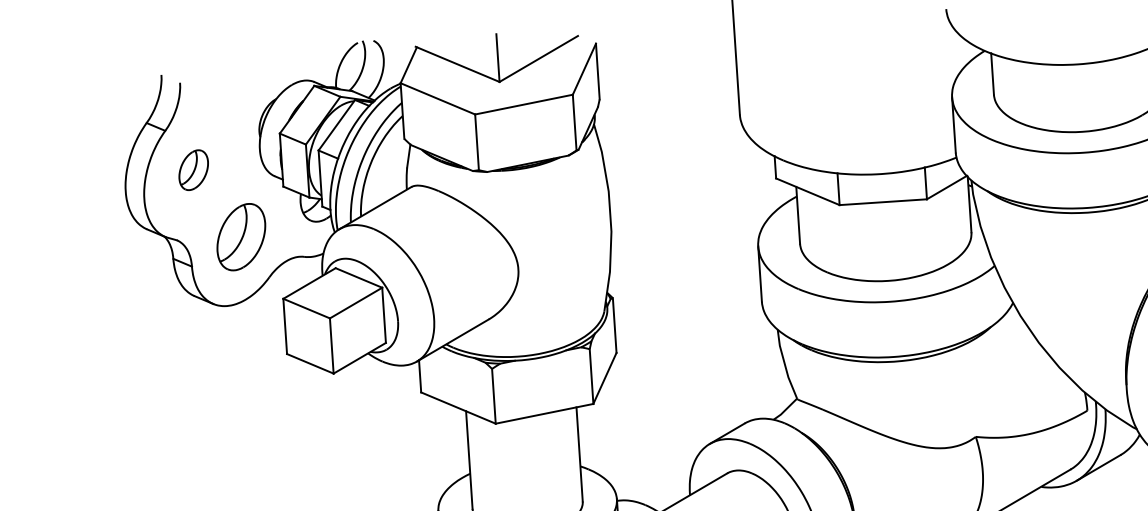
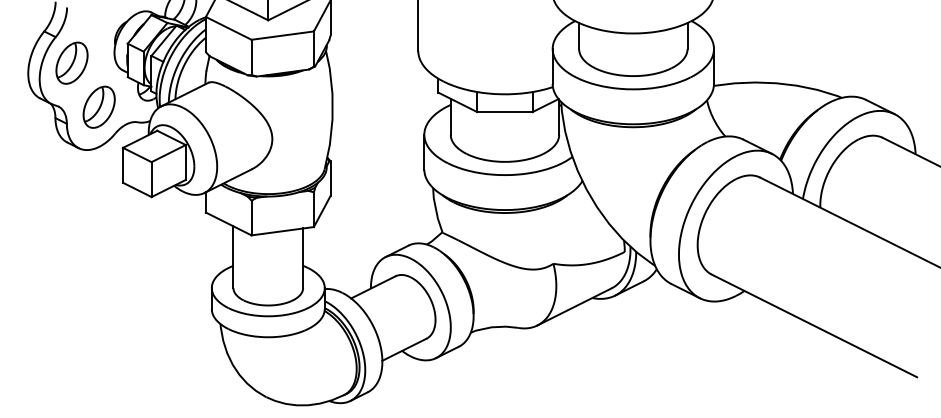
part: (192, 169) -> (71, 62), size x1.67

